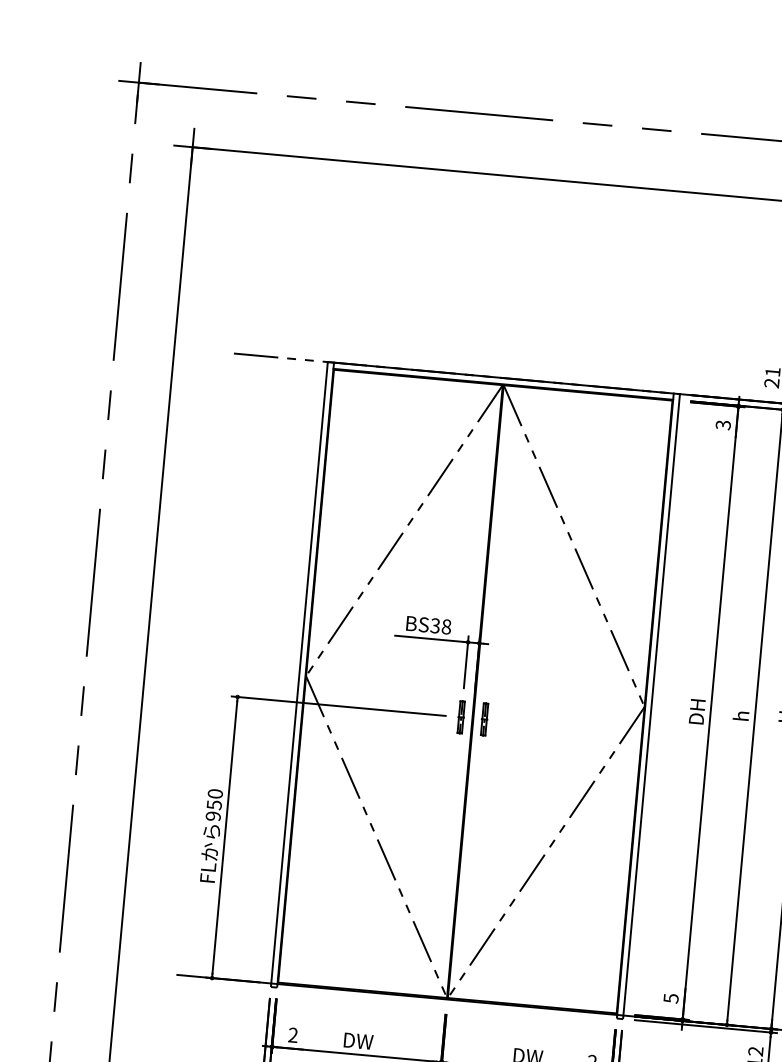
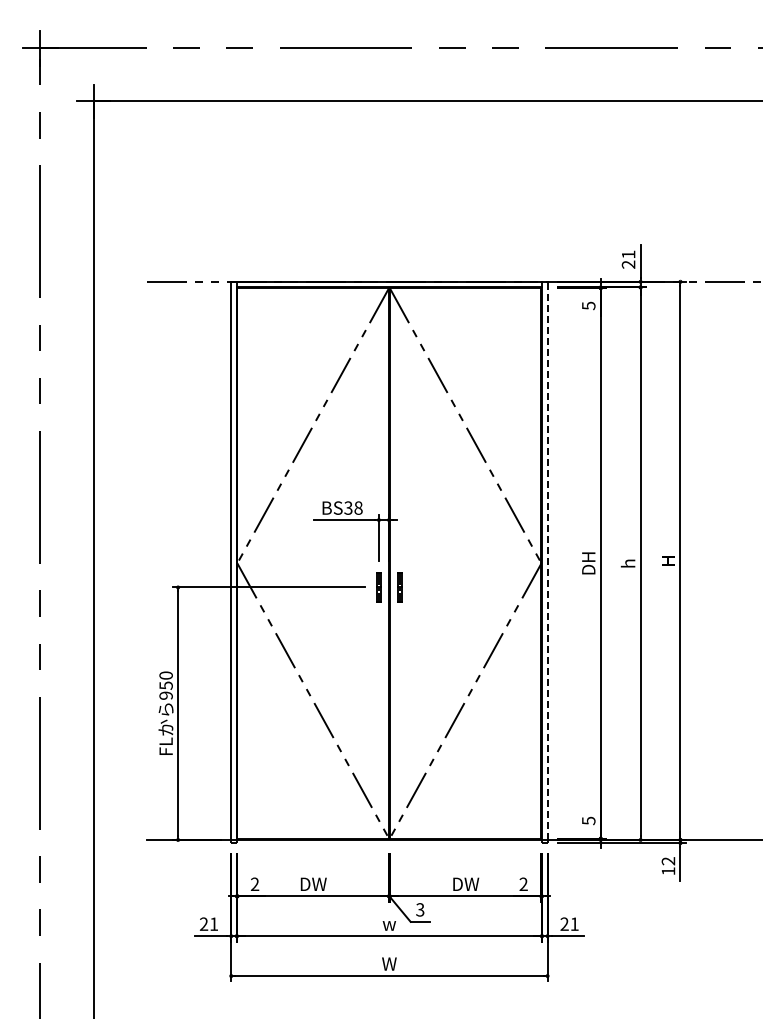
text: (723, 424) -> (588, 305), 3 -> 5
line: (651, 704) -> (547, 560), solid -> dashed

